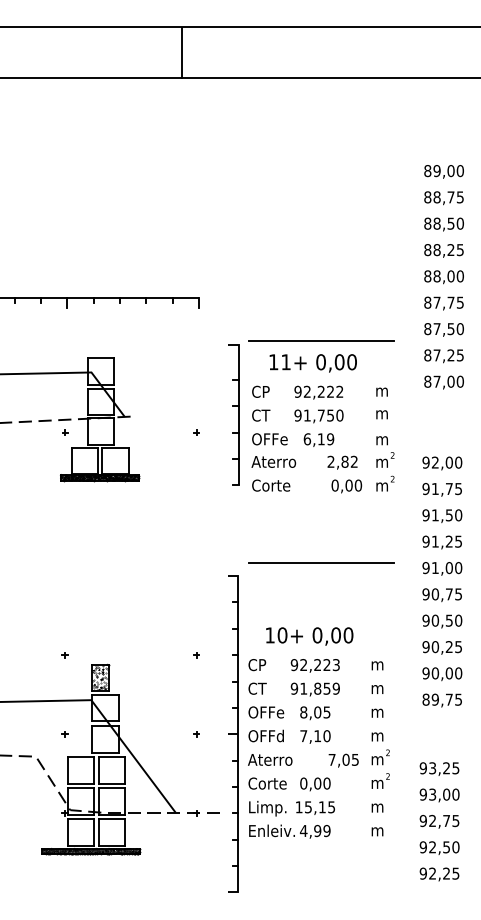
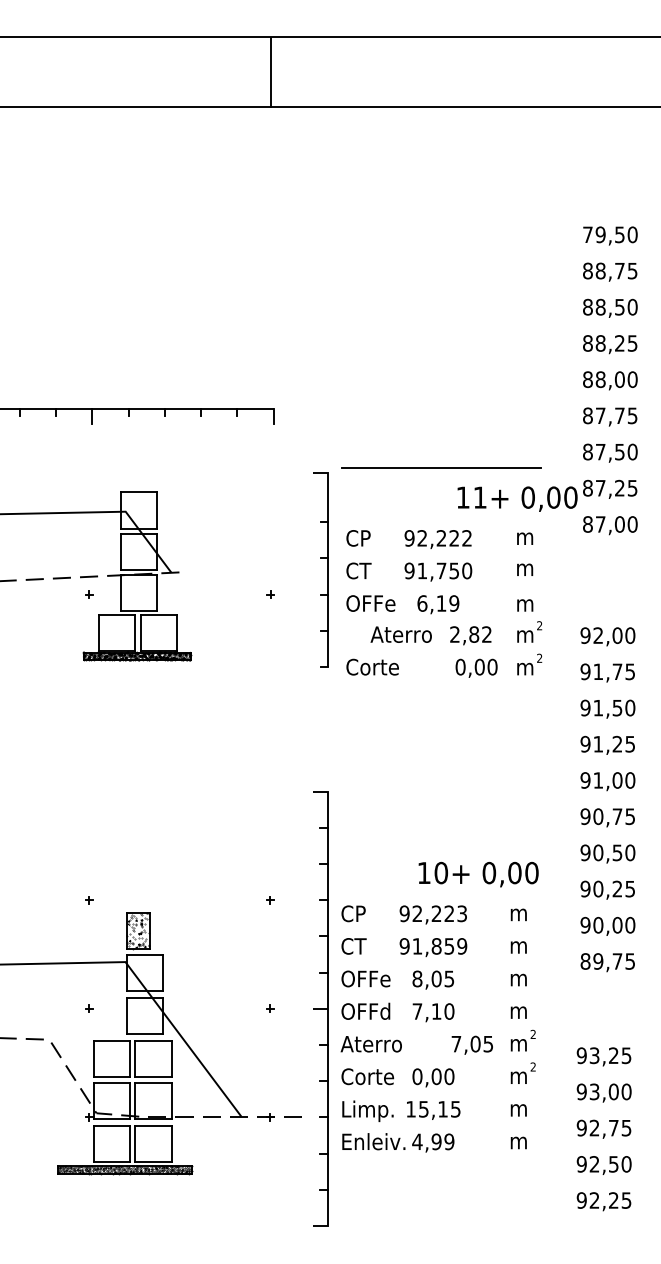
line: (182, 52) -> (271, 71), moved
text: (439, 170) -> (603, 234), 89,00 -> 79,50
text: (313, 362) -> (517, 498), moved
text: (273, 461) -> (400, 634), moved
line: (321, 562) -> (441, 773), removed
text: (309, 636) -> (478, 874), moved

